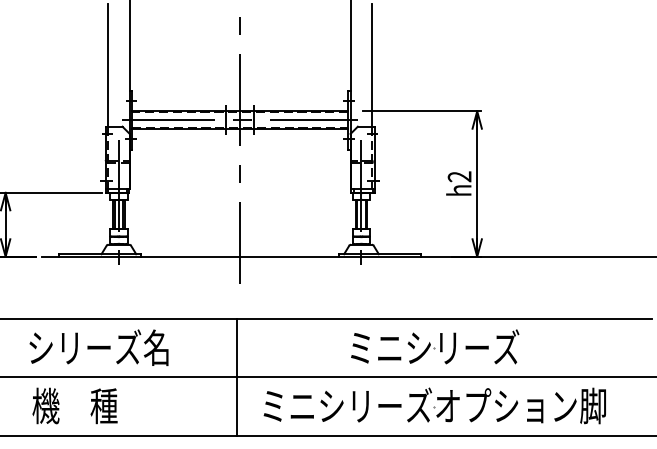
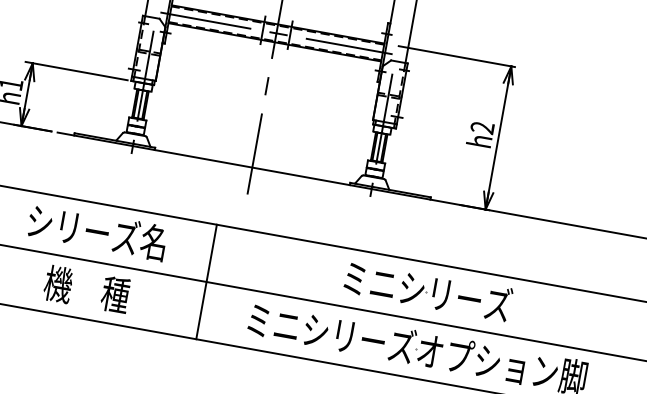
line: (237, 377) -> (206, 282), moved
text: (74, 405) -> (86, 288), moved

